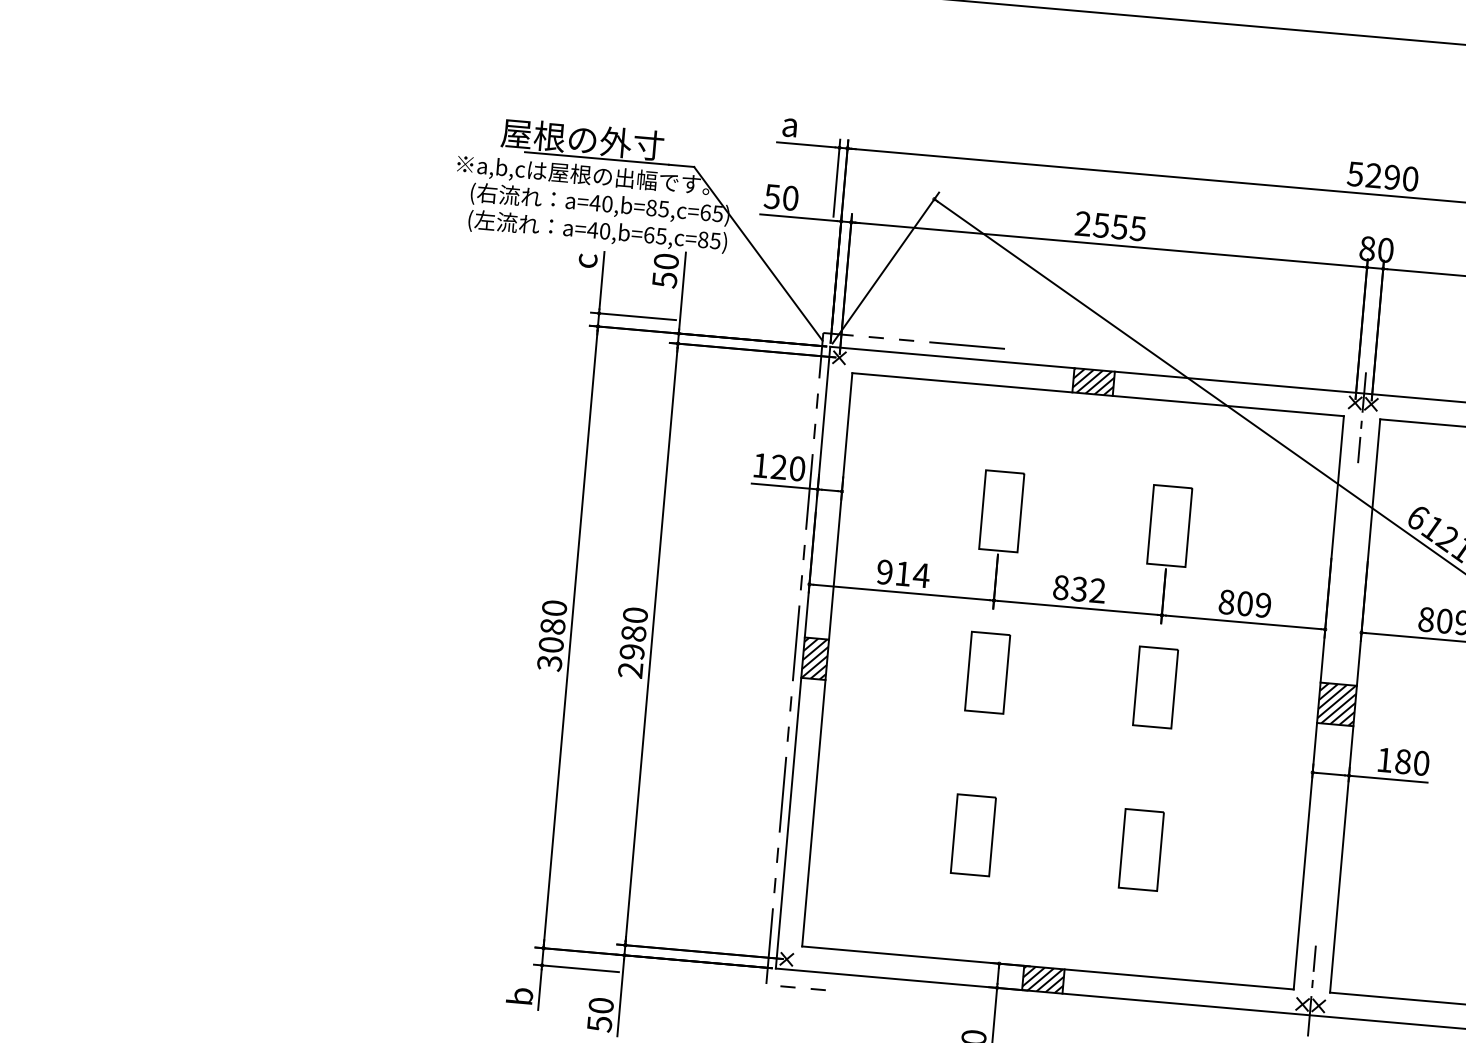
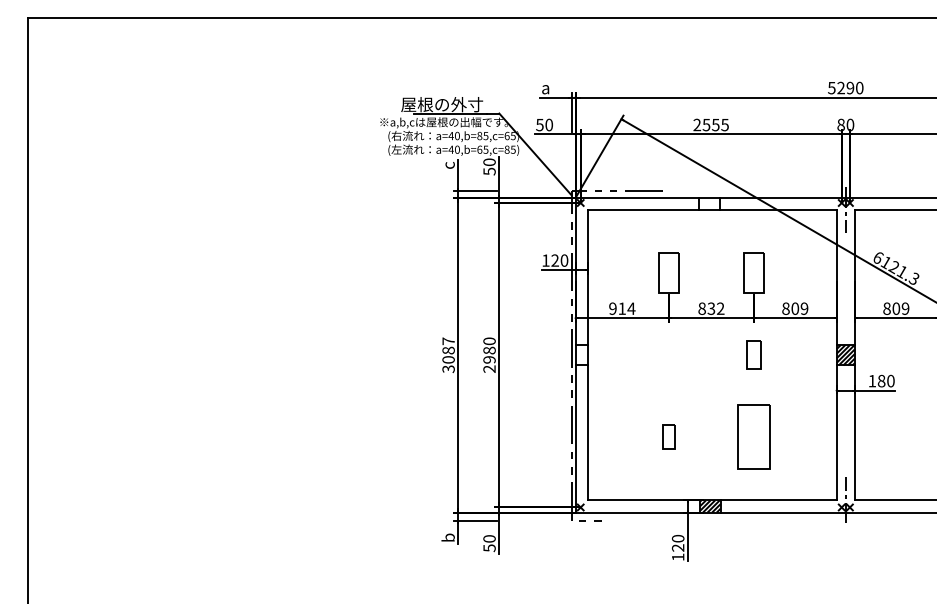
hatch: (1093, 381) -> (709, 203), removed
text: (554, 608) -> (448, 341), 3080 -> 3087
hatch: (814, 659) -> (581, 355), removed
part: (986, 672) -> (668, 354), removed
part: (1154, 686) -> (753, 354), size x0.7
part: (972, 834) -> (668, 436), size x0.6
part: (1140, 848) -> (753, 436), size x1.6

